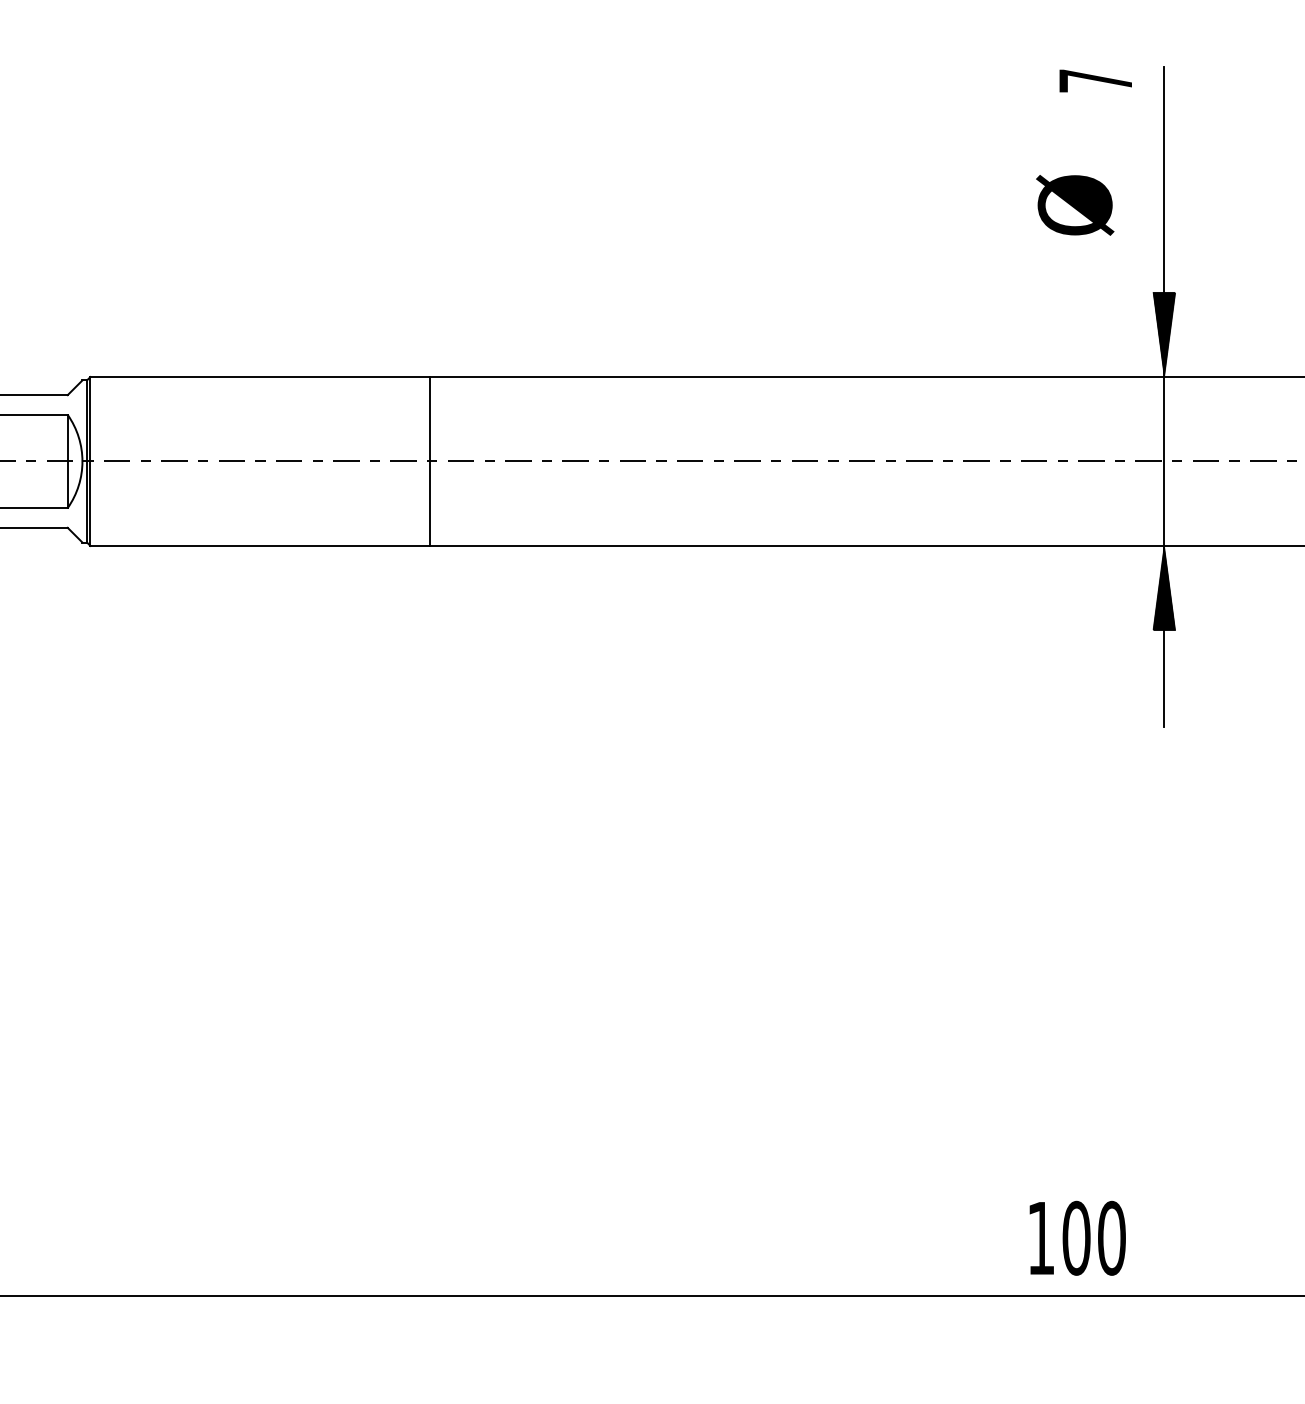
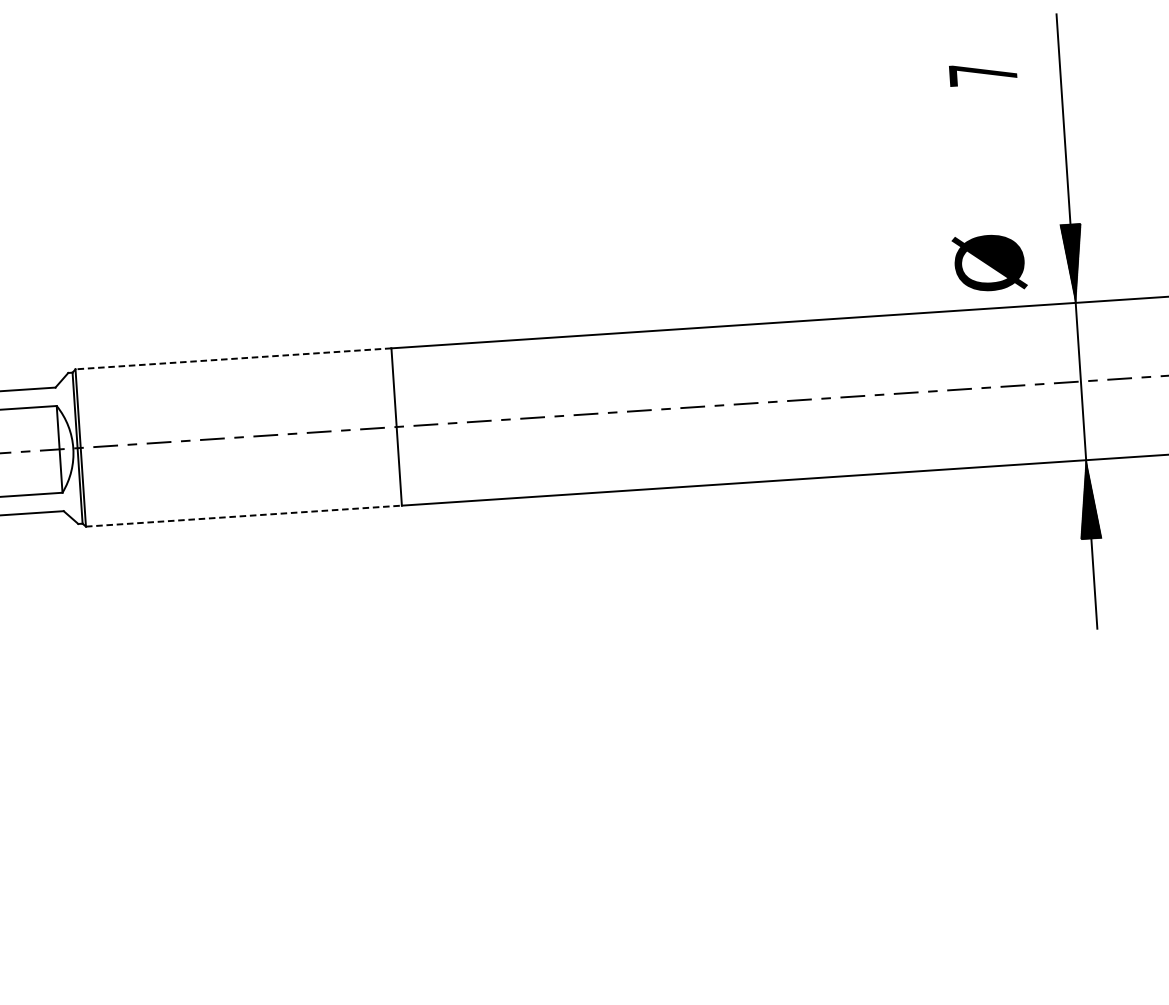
text: (1095, 80) -> (982, 73), moved
text: (1075, 205) -> (989, 263), moved
line: (260, 377) -> (233, 359), solid -> dashed
line: (260, 545) -> (244, 515), solid -> dashed

